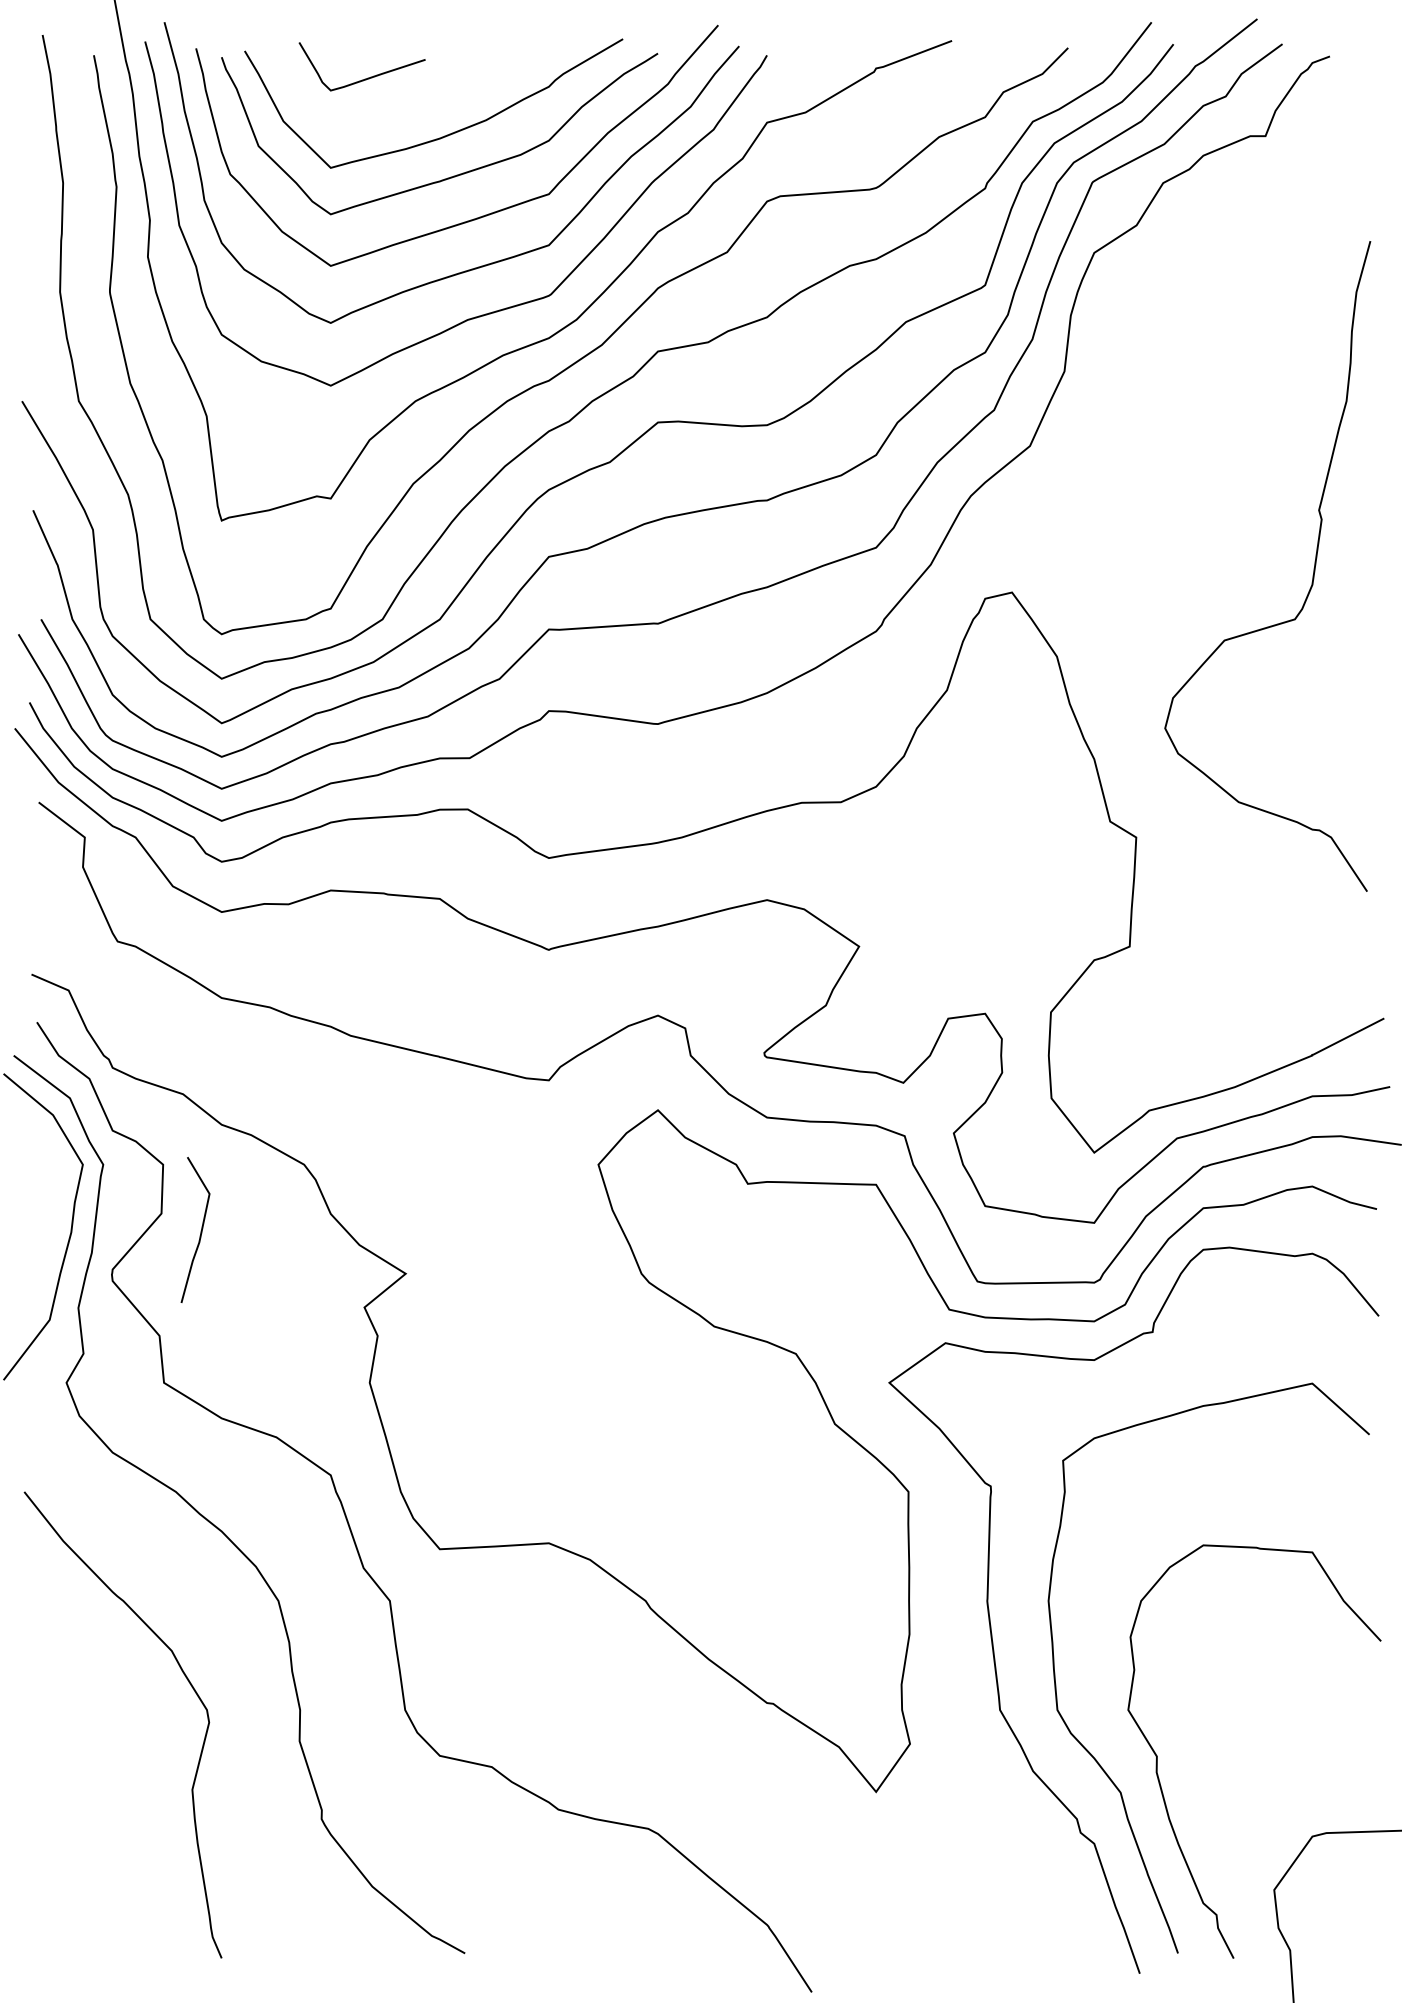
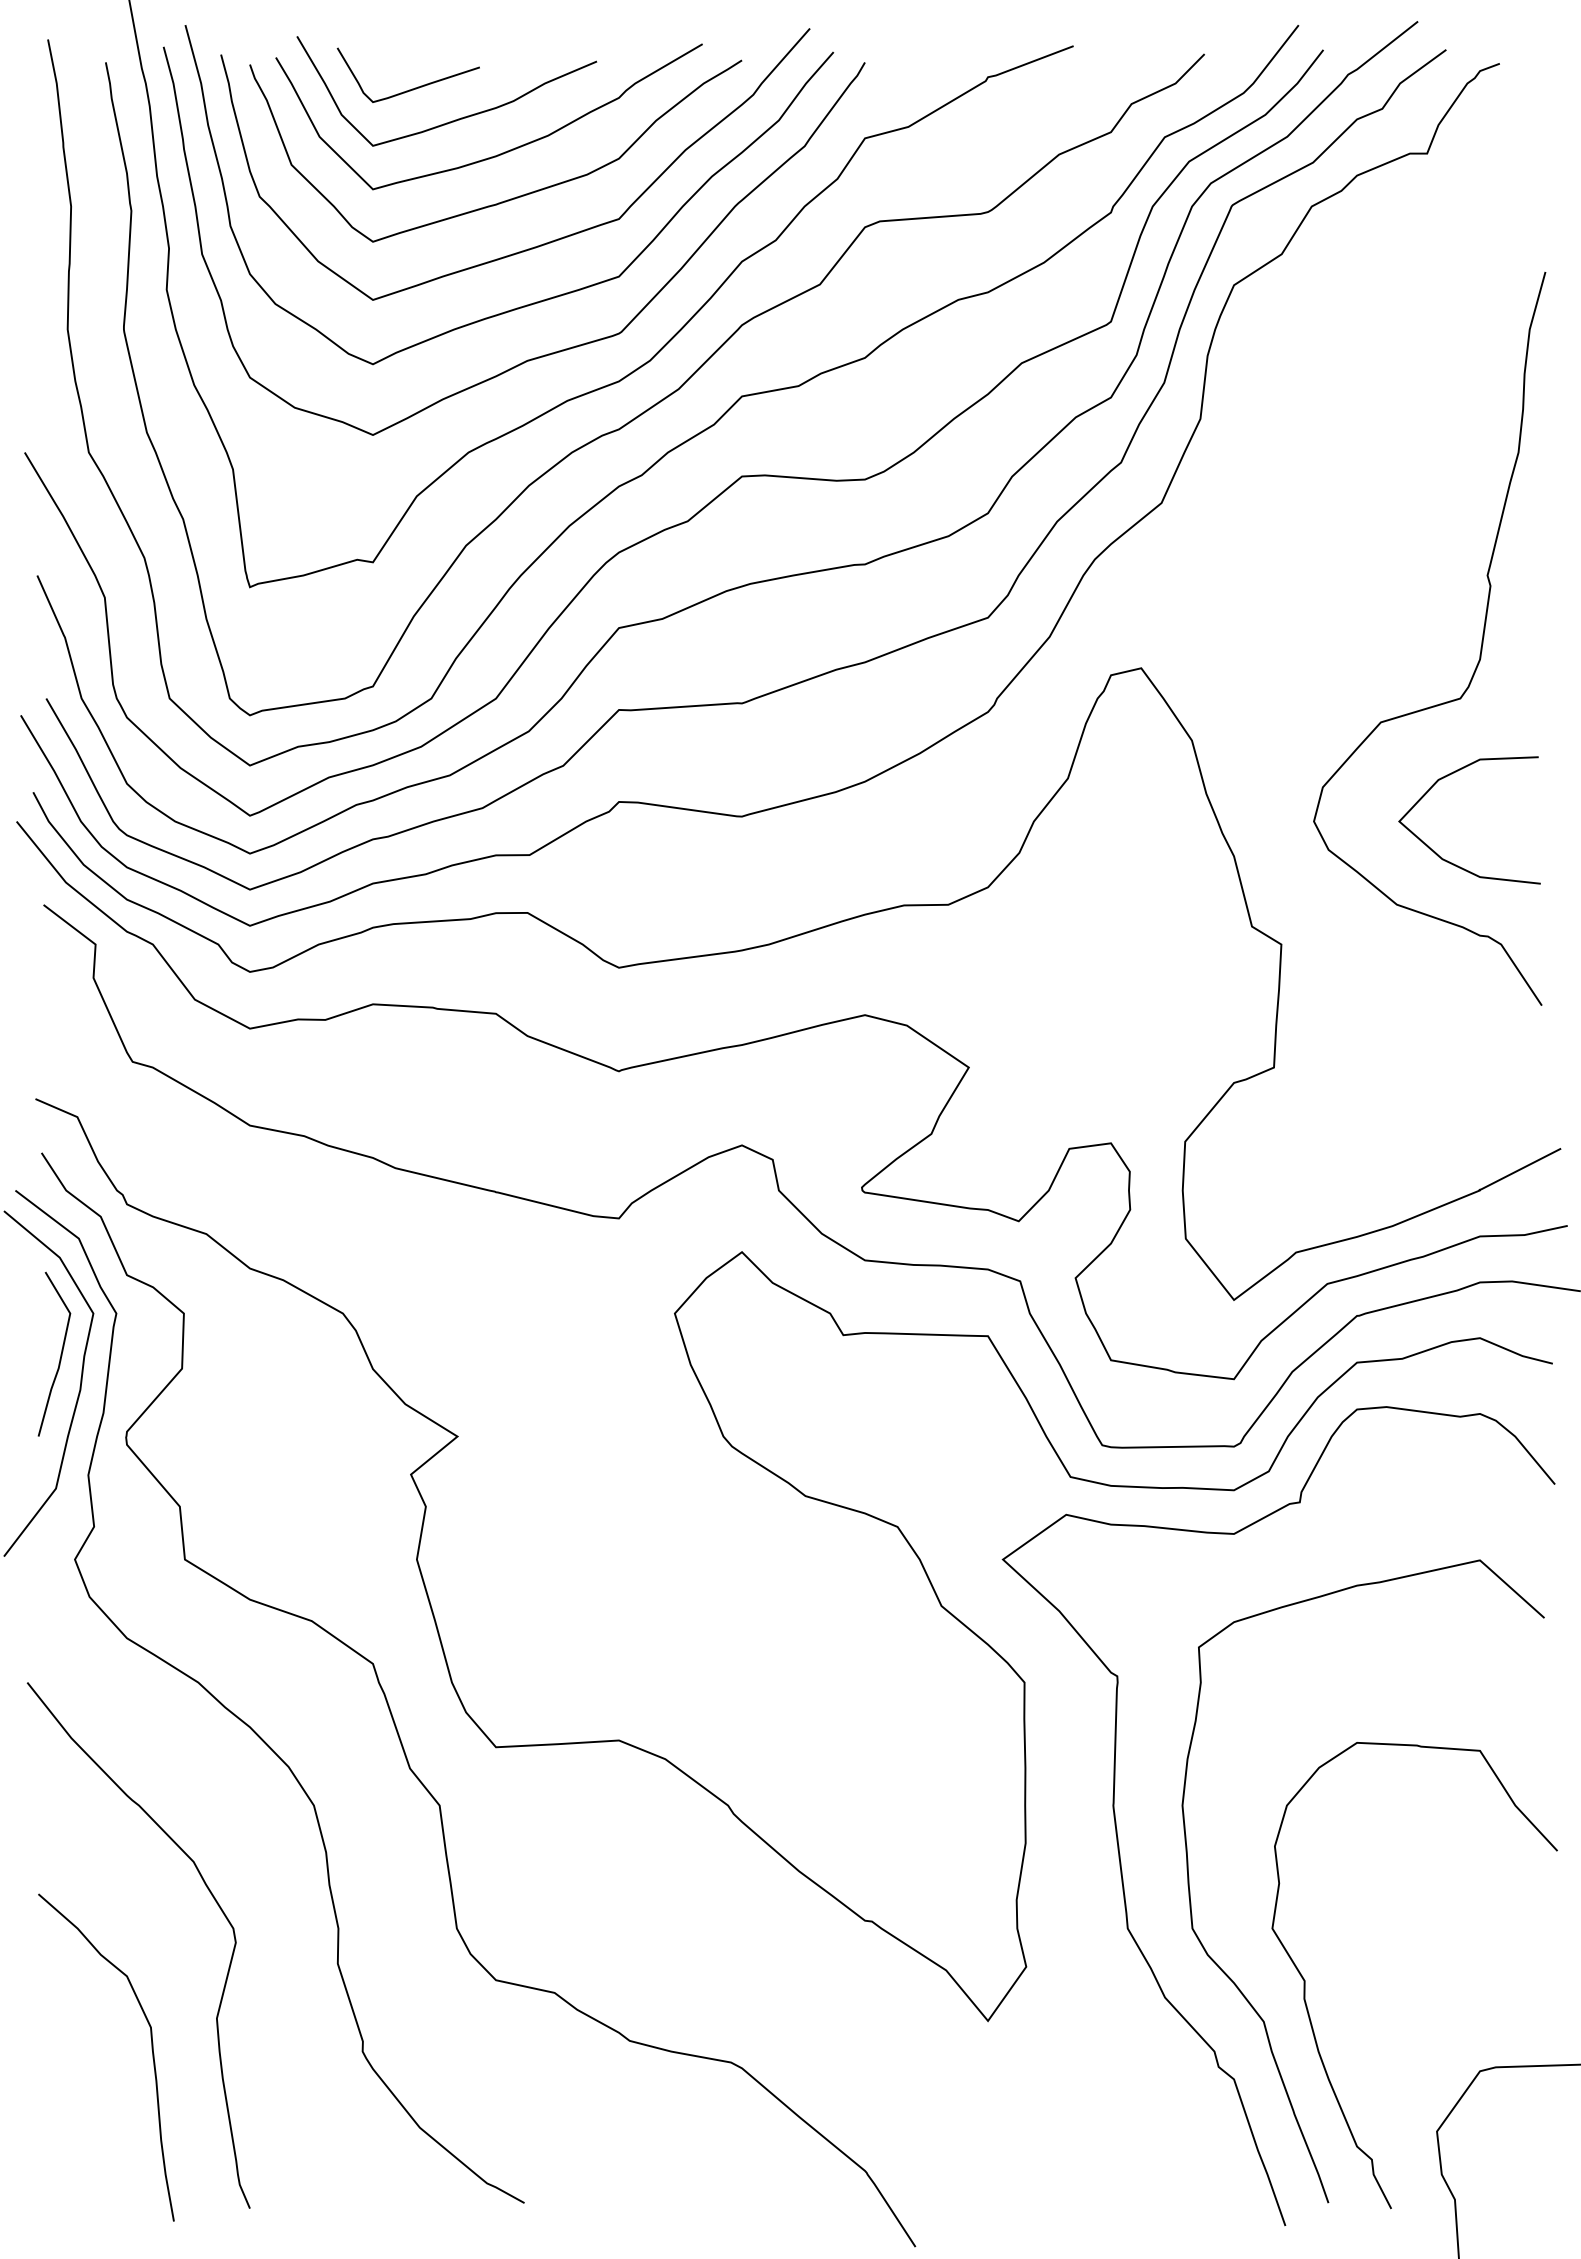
curve: (403, 105) -> (455, 119), added
curve: (1289, 765) -> (1454, 863), added
line: (200, 1229) -> (60, 1353), moved
curve: (134, 1817) -> (151, 2049), added

